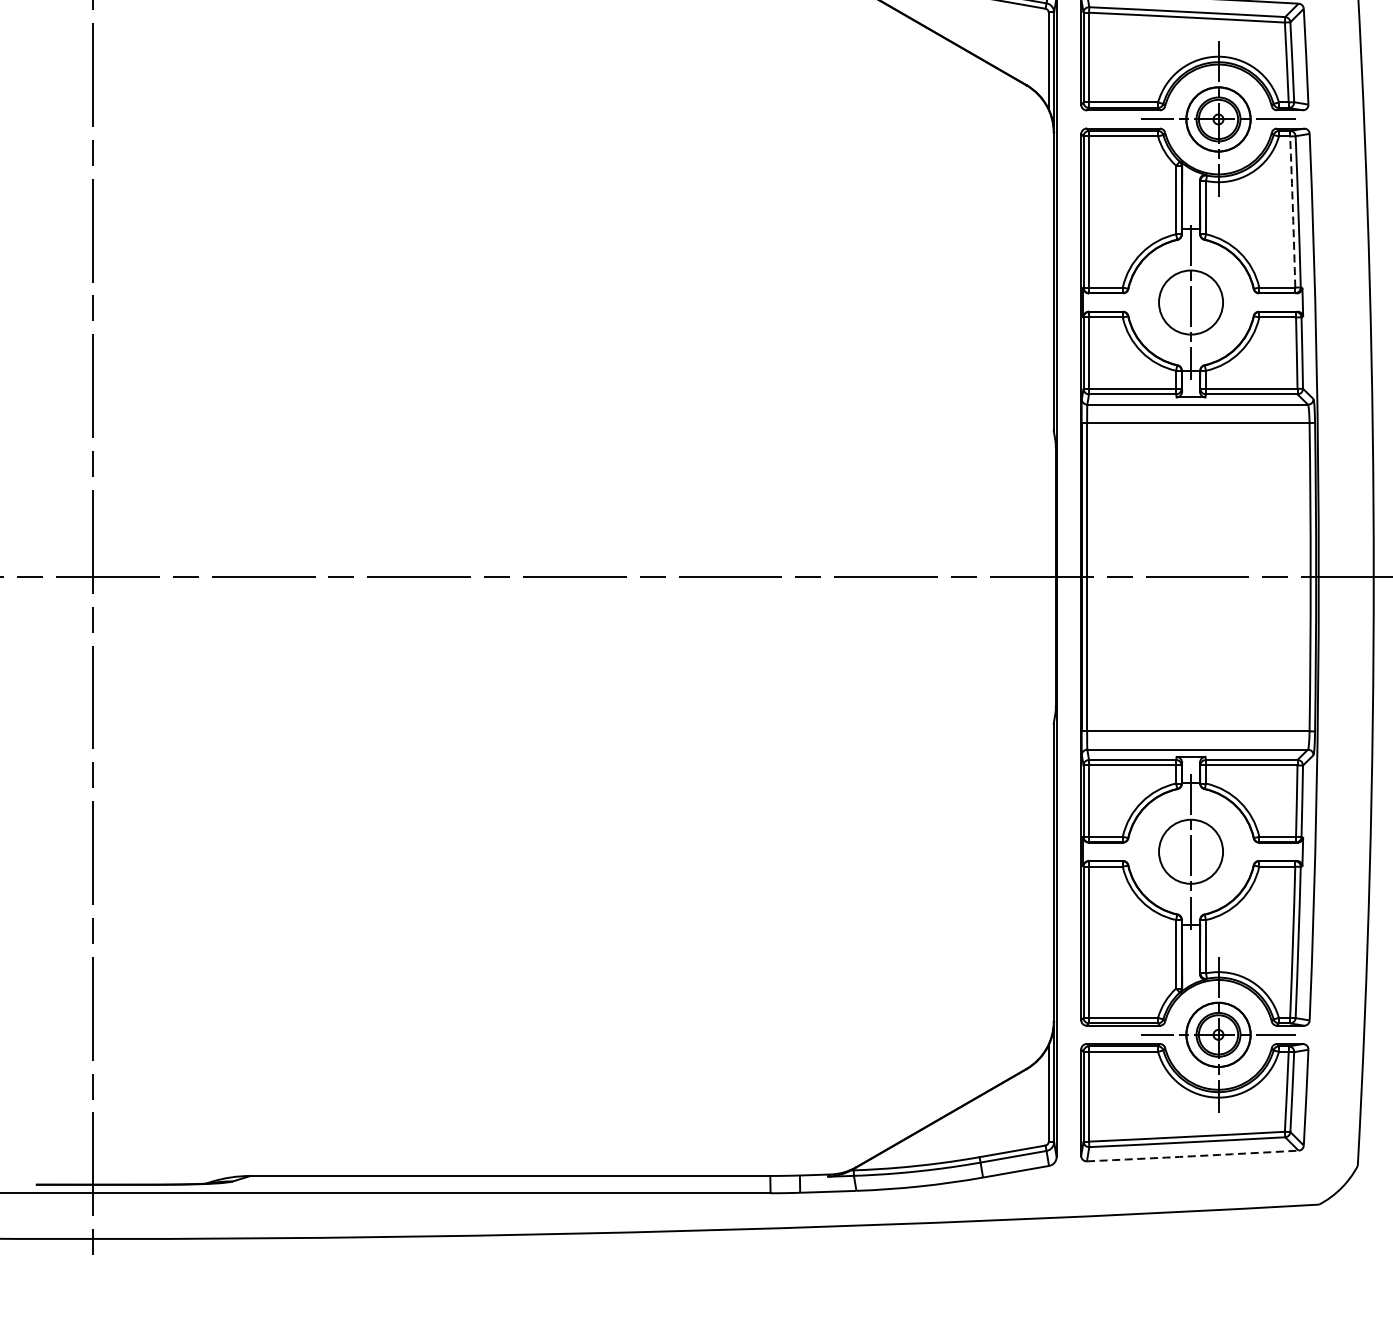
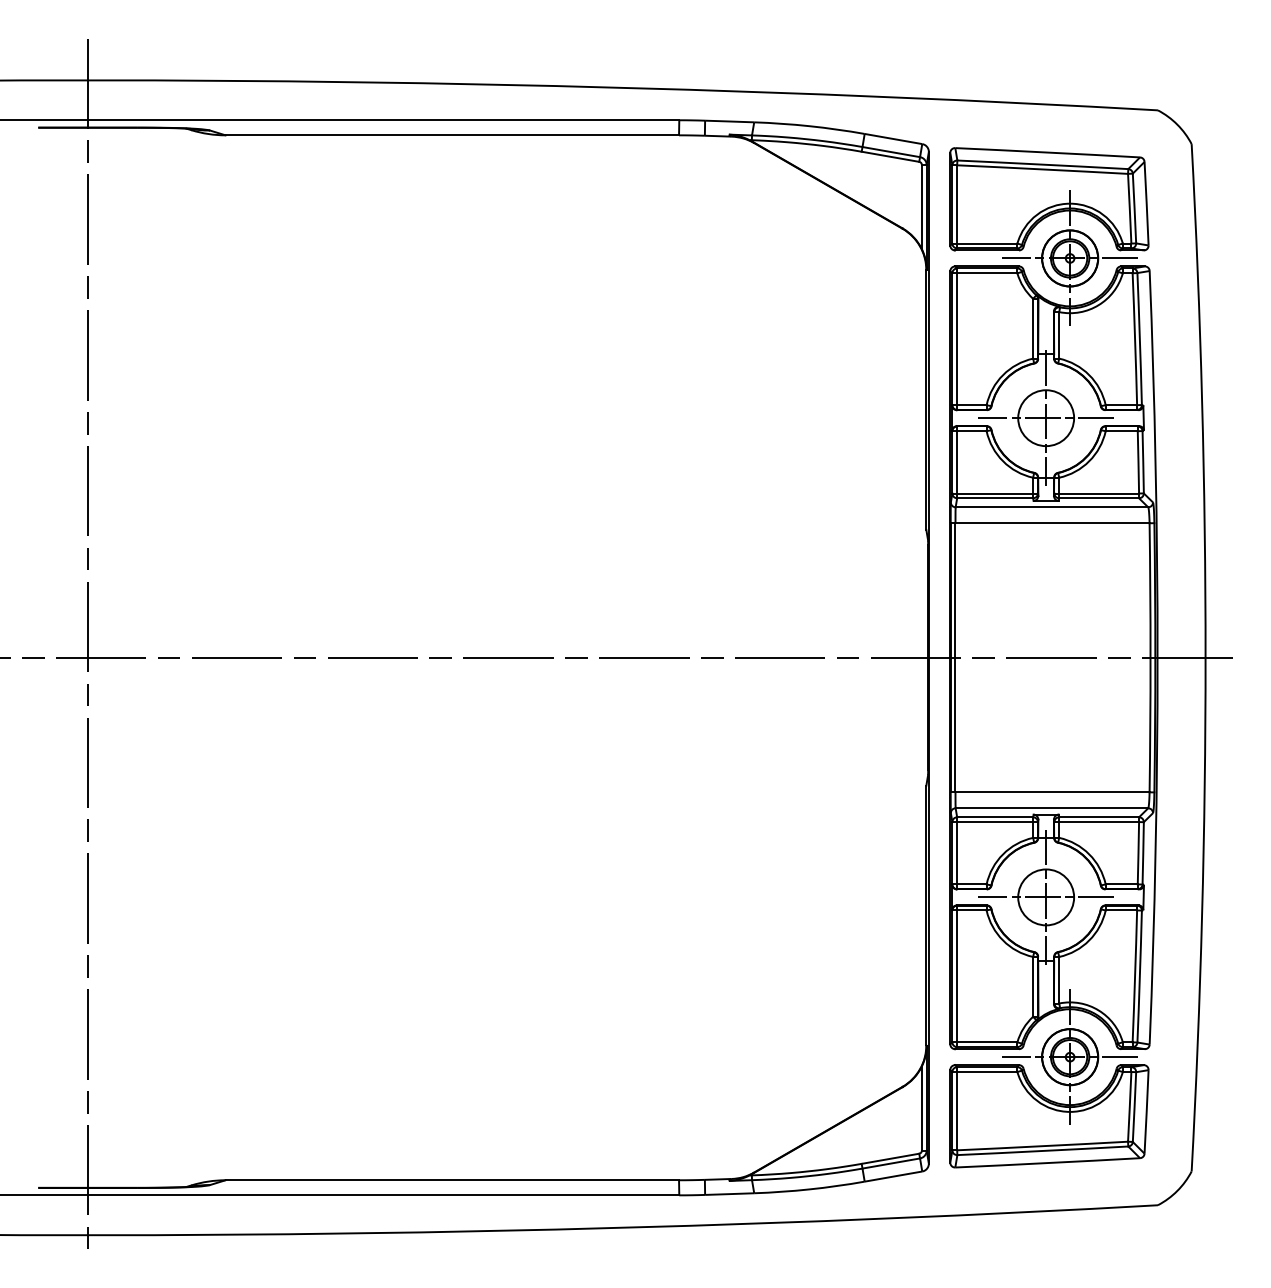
arc: (1293, 212) -> (1135, 339), dashed -> solid
line: (1191, 302) -> (1046, 418), added
line: (1191, 851) -> (1046, 897), added
arc: (1192, 1156) -> (1047, 1163), dashed -> solid

